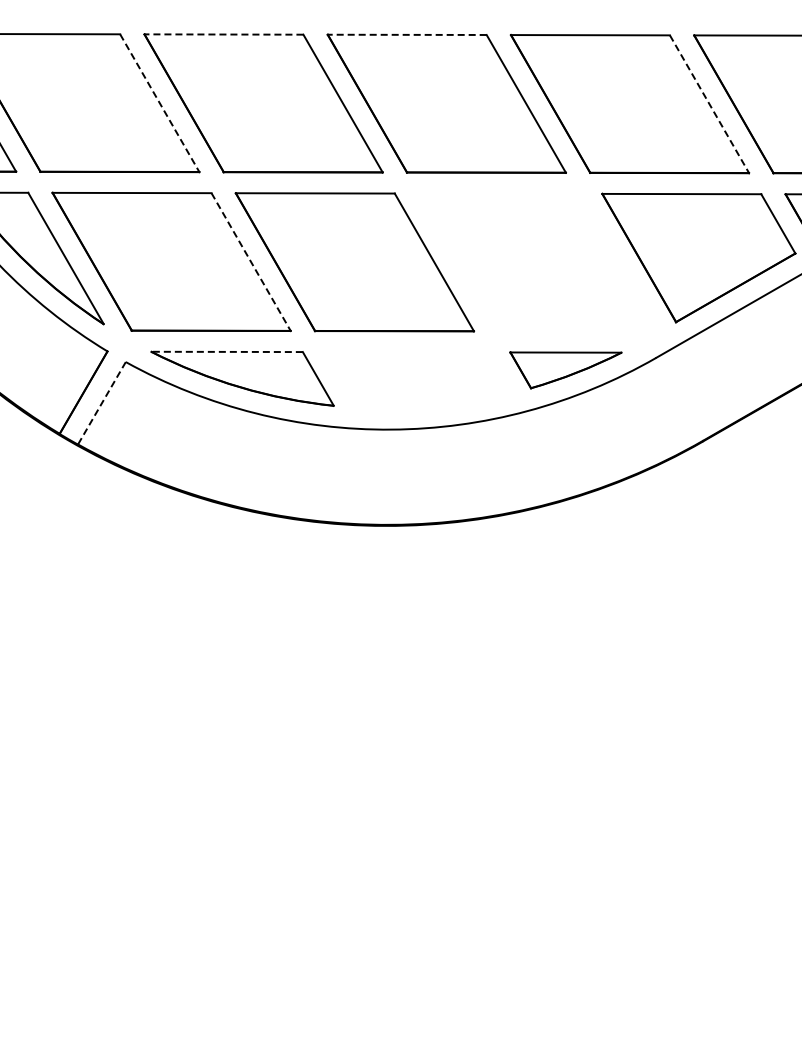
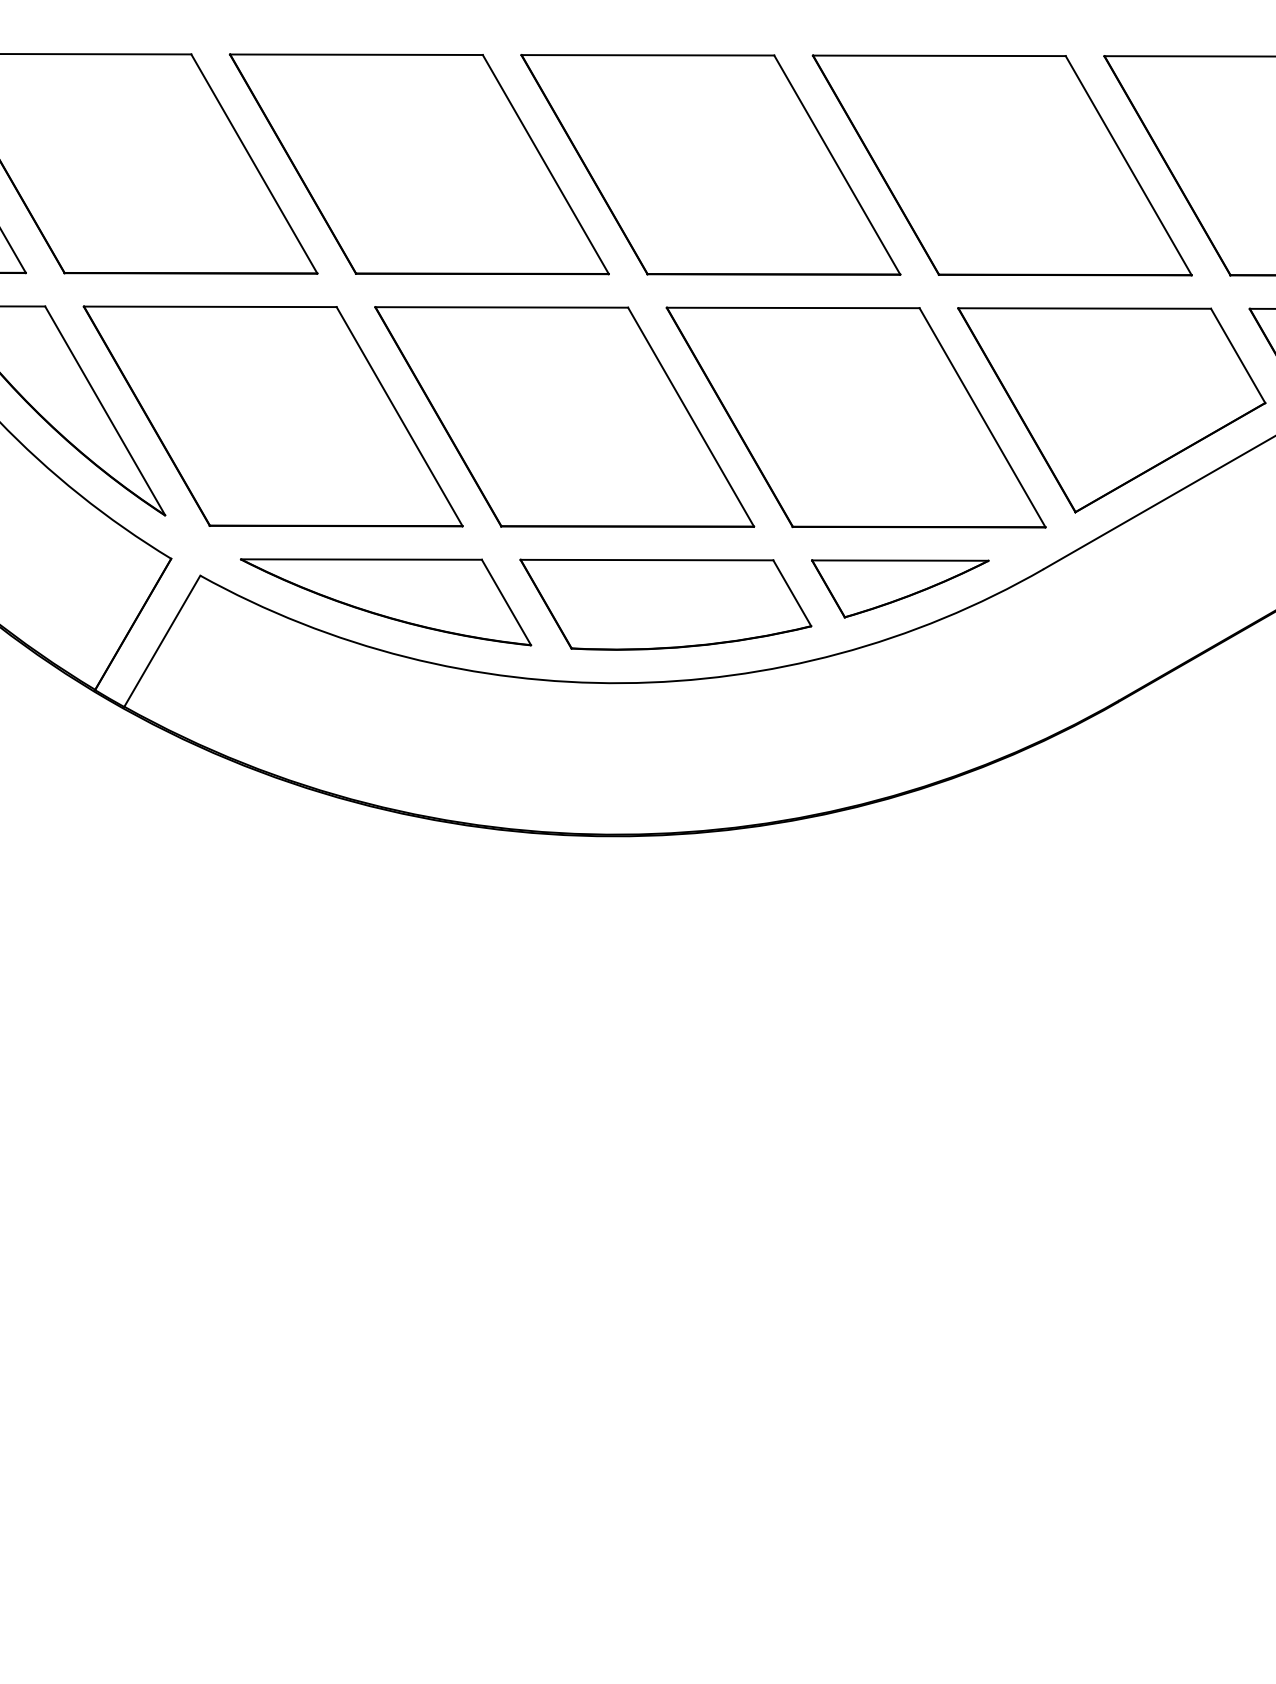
line: (223, 34) -> (355, 54), dashed -> solid
line: (406, 34) -> (646, 54), dashed -> solid
line: (160, 103) -> (255, 164), dashed -> solid
line: (709, 104) -> (1128, 166), dashed -> solid
line: (251, 262) -> (400, 417), dashed -> solid
part: (538, 262) -> (856, 417), added
line: (227, 351) -> (362, 558), dashed -> solid
part: (418, 380) -> (665, 605), added
line: (101, 403) -> (161, 641), dashed -> solid

